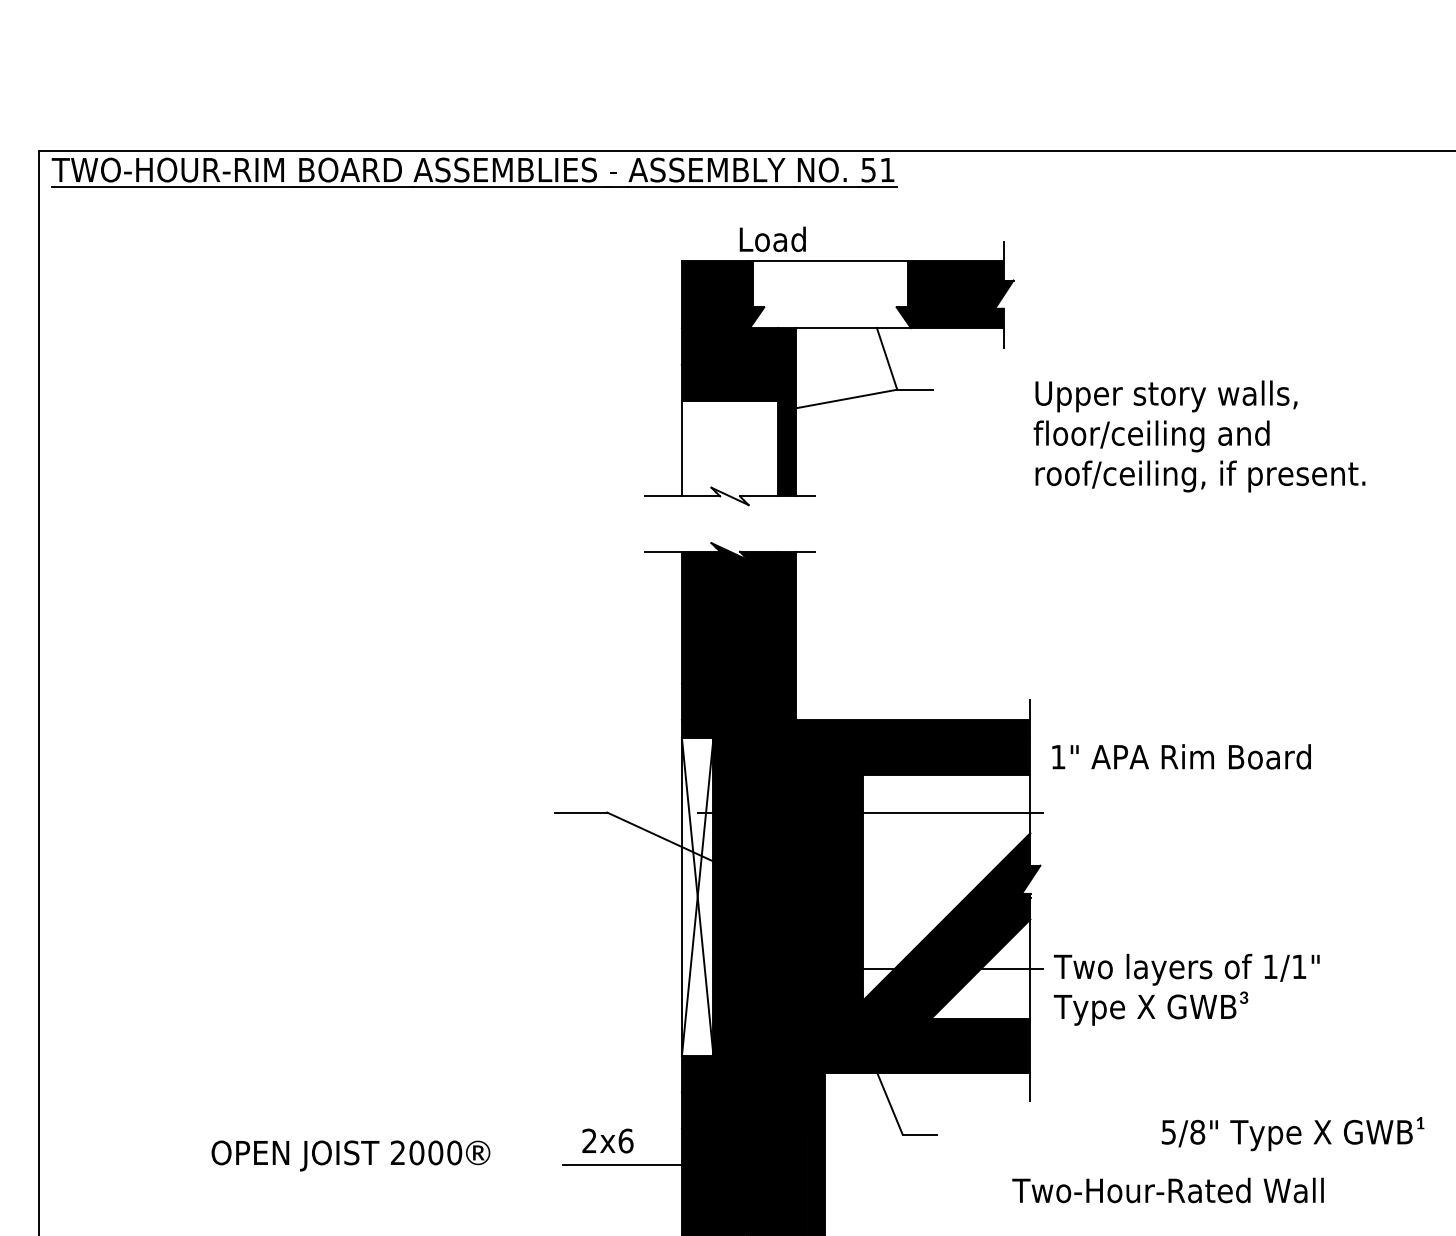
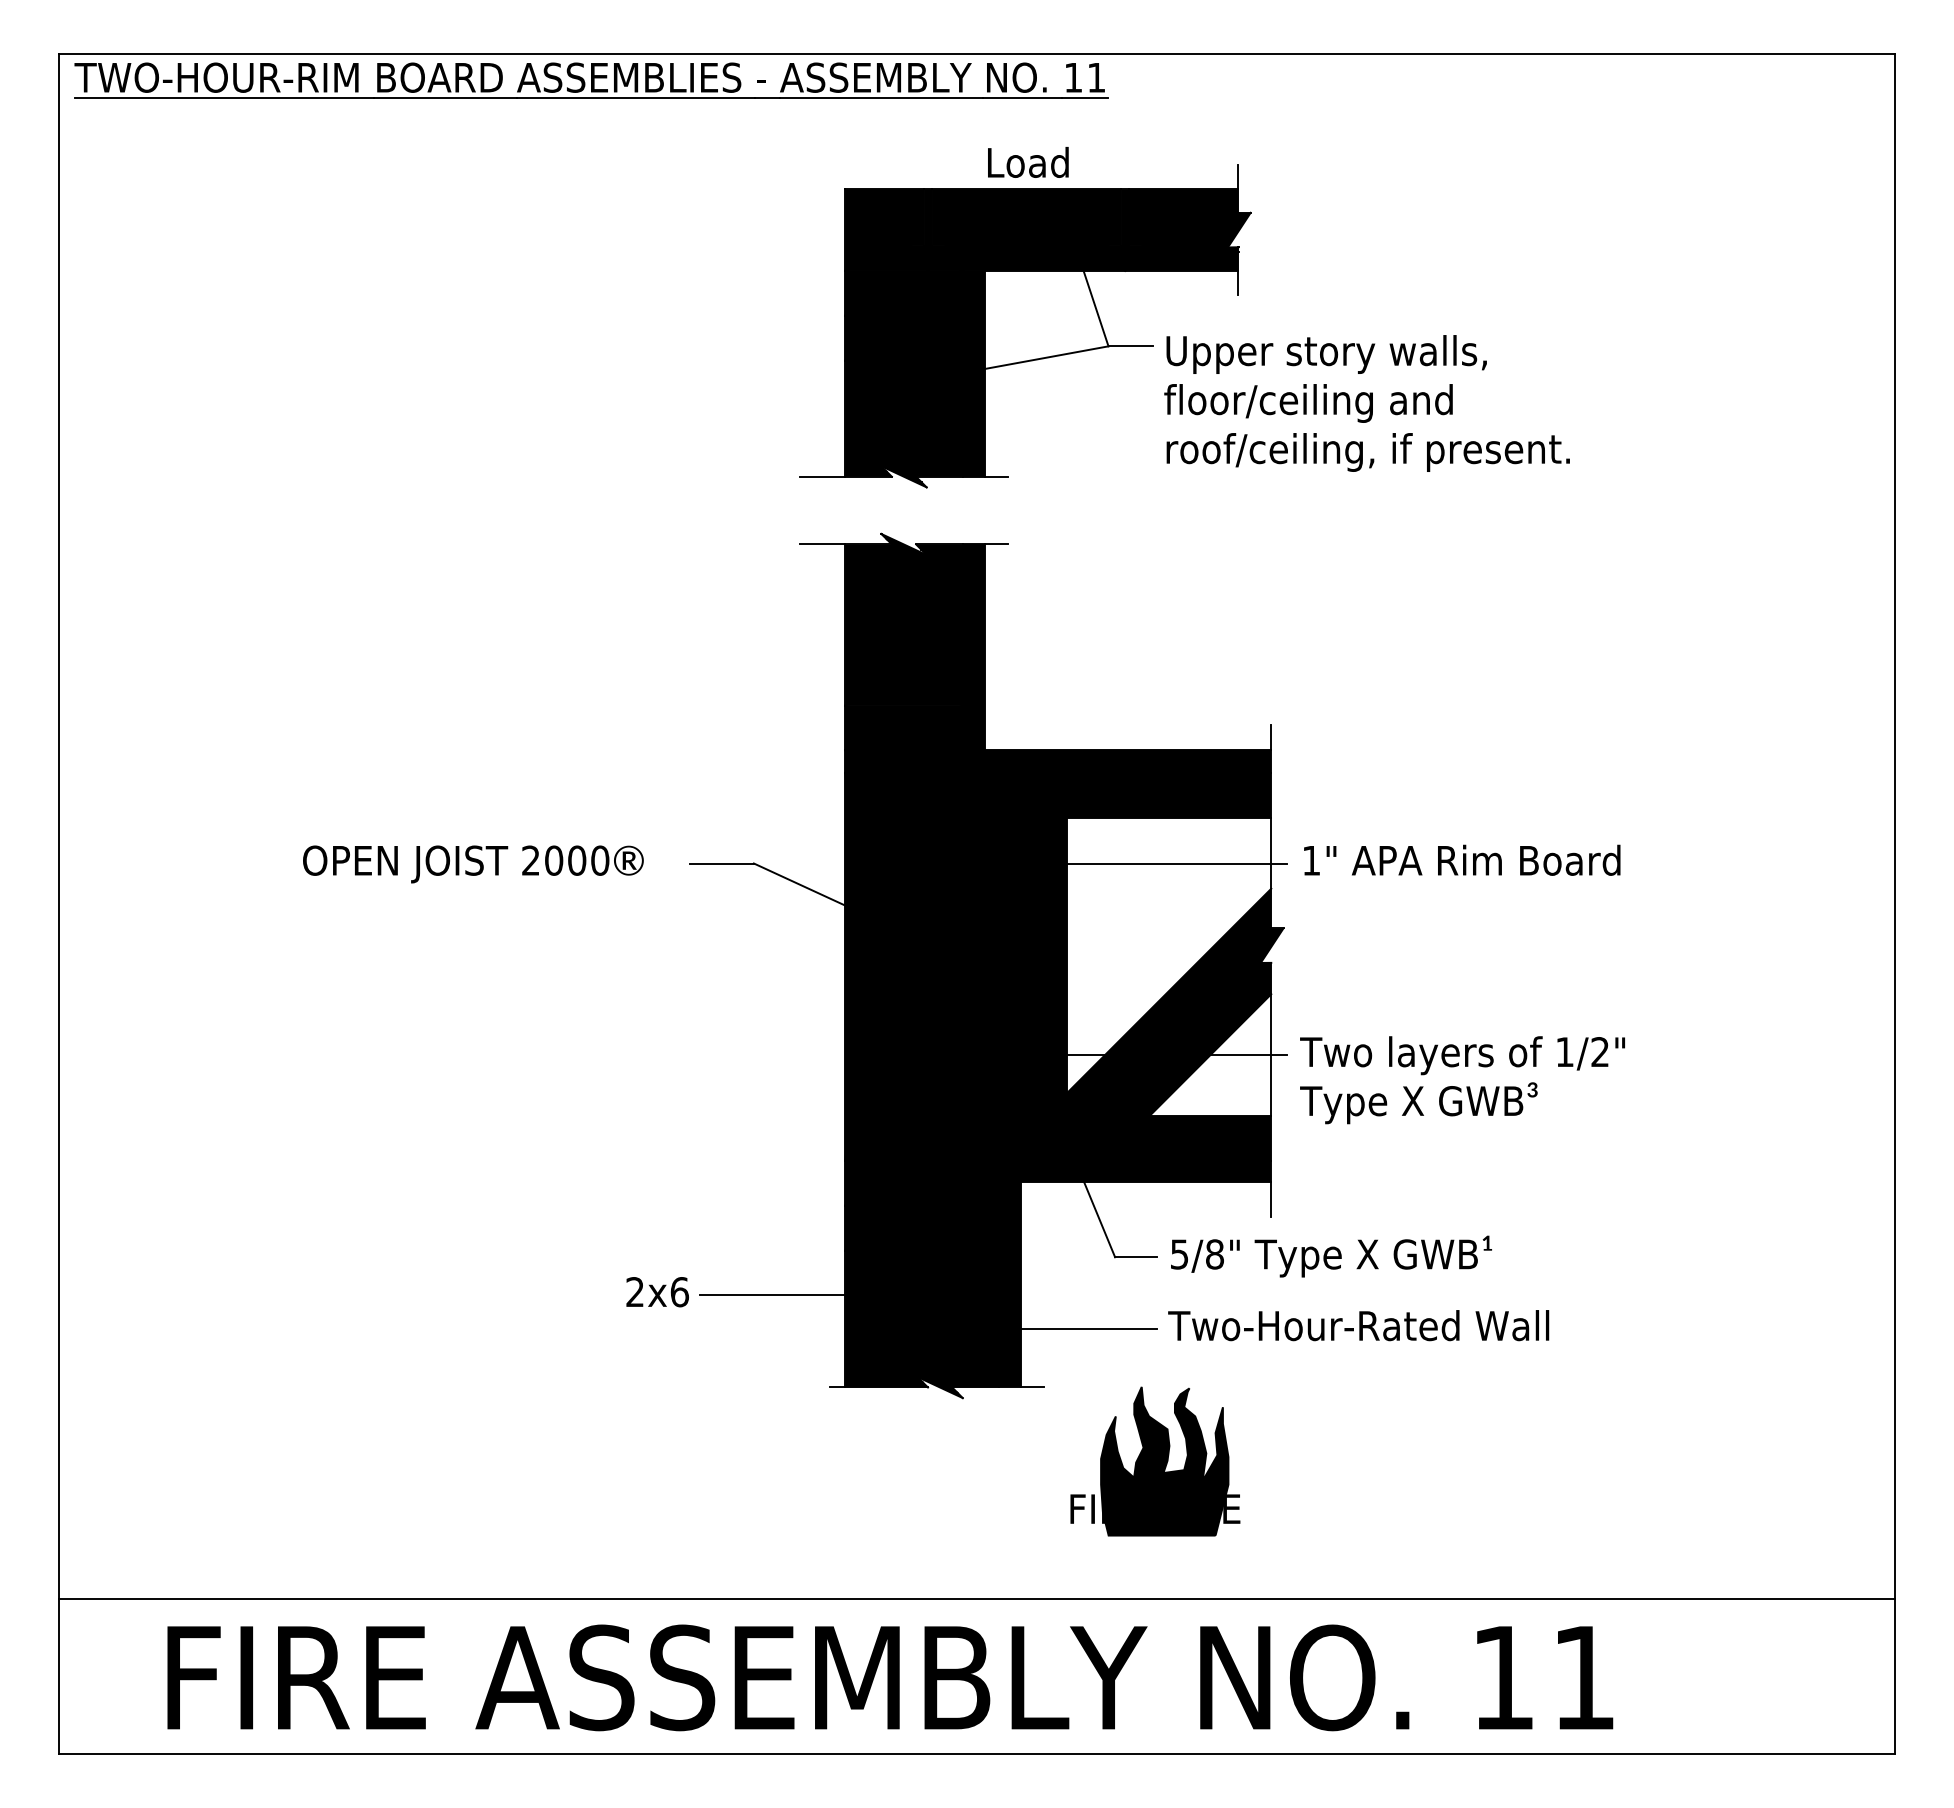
text: (868, 169) -> (1073, 77), 51 -> 11
text: (772, 239) -> (1028, 162), moved
fill: (830, 294) -> (1026, 229), added
text: (1199, 436) -> (1366, 403), moved
fill: (729, 452) -> (903, 423), added
text: (1181, 756) -> (1462, 859), moved
fill: (697, 896) -> (864, 966), added
text: (1298, 966) -> (1599, 1051), 1/1" -> 1/2"
text: (1293, 1133) -> (1331, 1256), moved
text: (607, 1141) -> (657, 1292), moved
text: (351, 1156) -> (473, 864), moved
text: (1167, 1190) -> (1358, 1325), moved
line: (880, 1192) -> (1088, 1328), added

